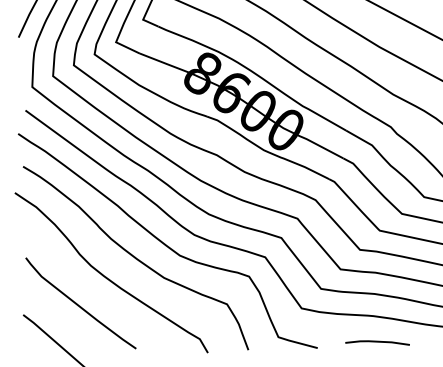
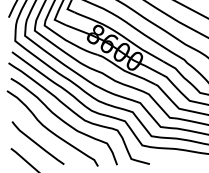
line: (378, 342) -> (178, 161), removed

